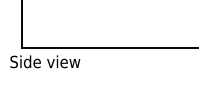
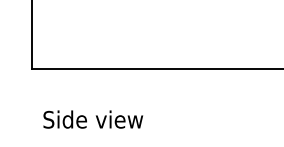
text: (45, 61) -> (93, 119), moved

